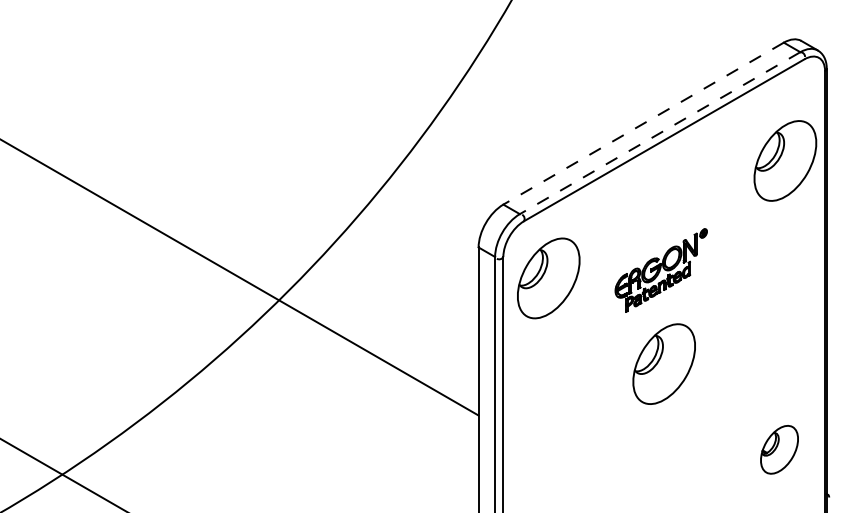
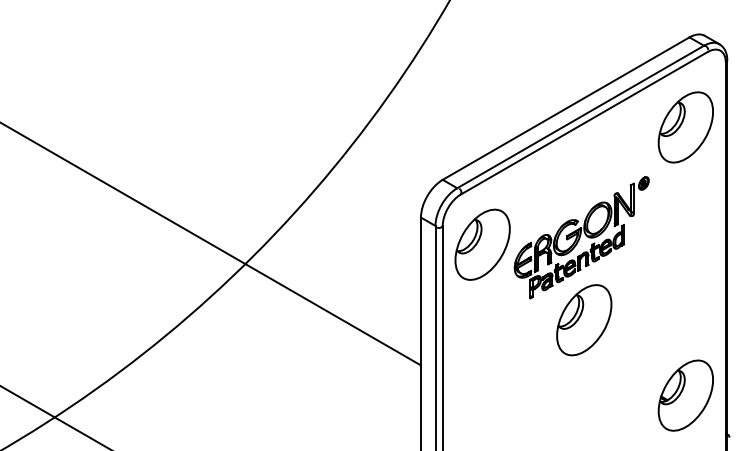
line: (642, 123) -> (565, 108), dashed -> solid
line: (659, 133) -> (580, 117), dashed -> solid
part: (784, 161) -> (685, 127), moved
part: (661, 270) -> (581, 237), size x1.67
part: (779, 449) -> (685, 395), size x1.67

